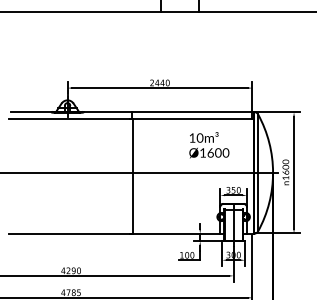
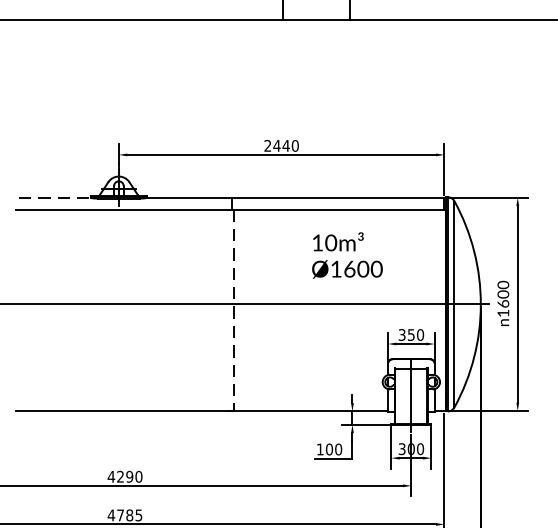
line: (31, 112) -> (55, 197), solid -> dashed
text: (209, 145) -> (347, 256), moved
line: (133, 176) -> (234, 310), solid -> dashed

